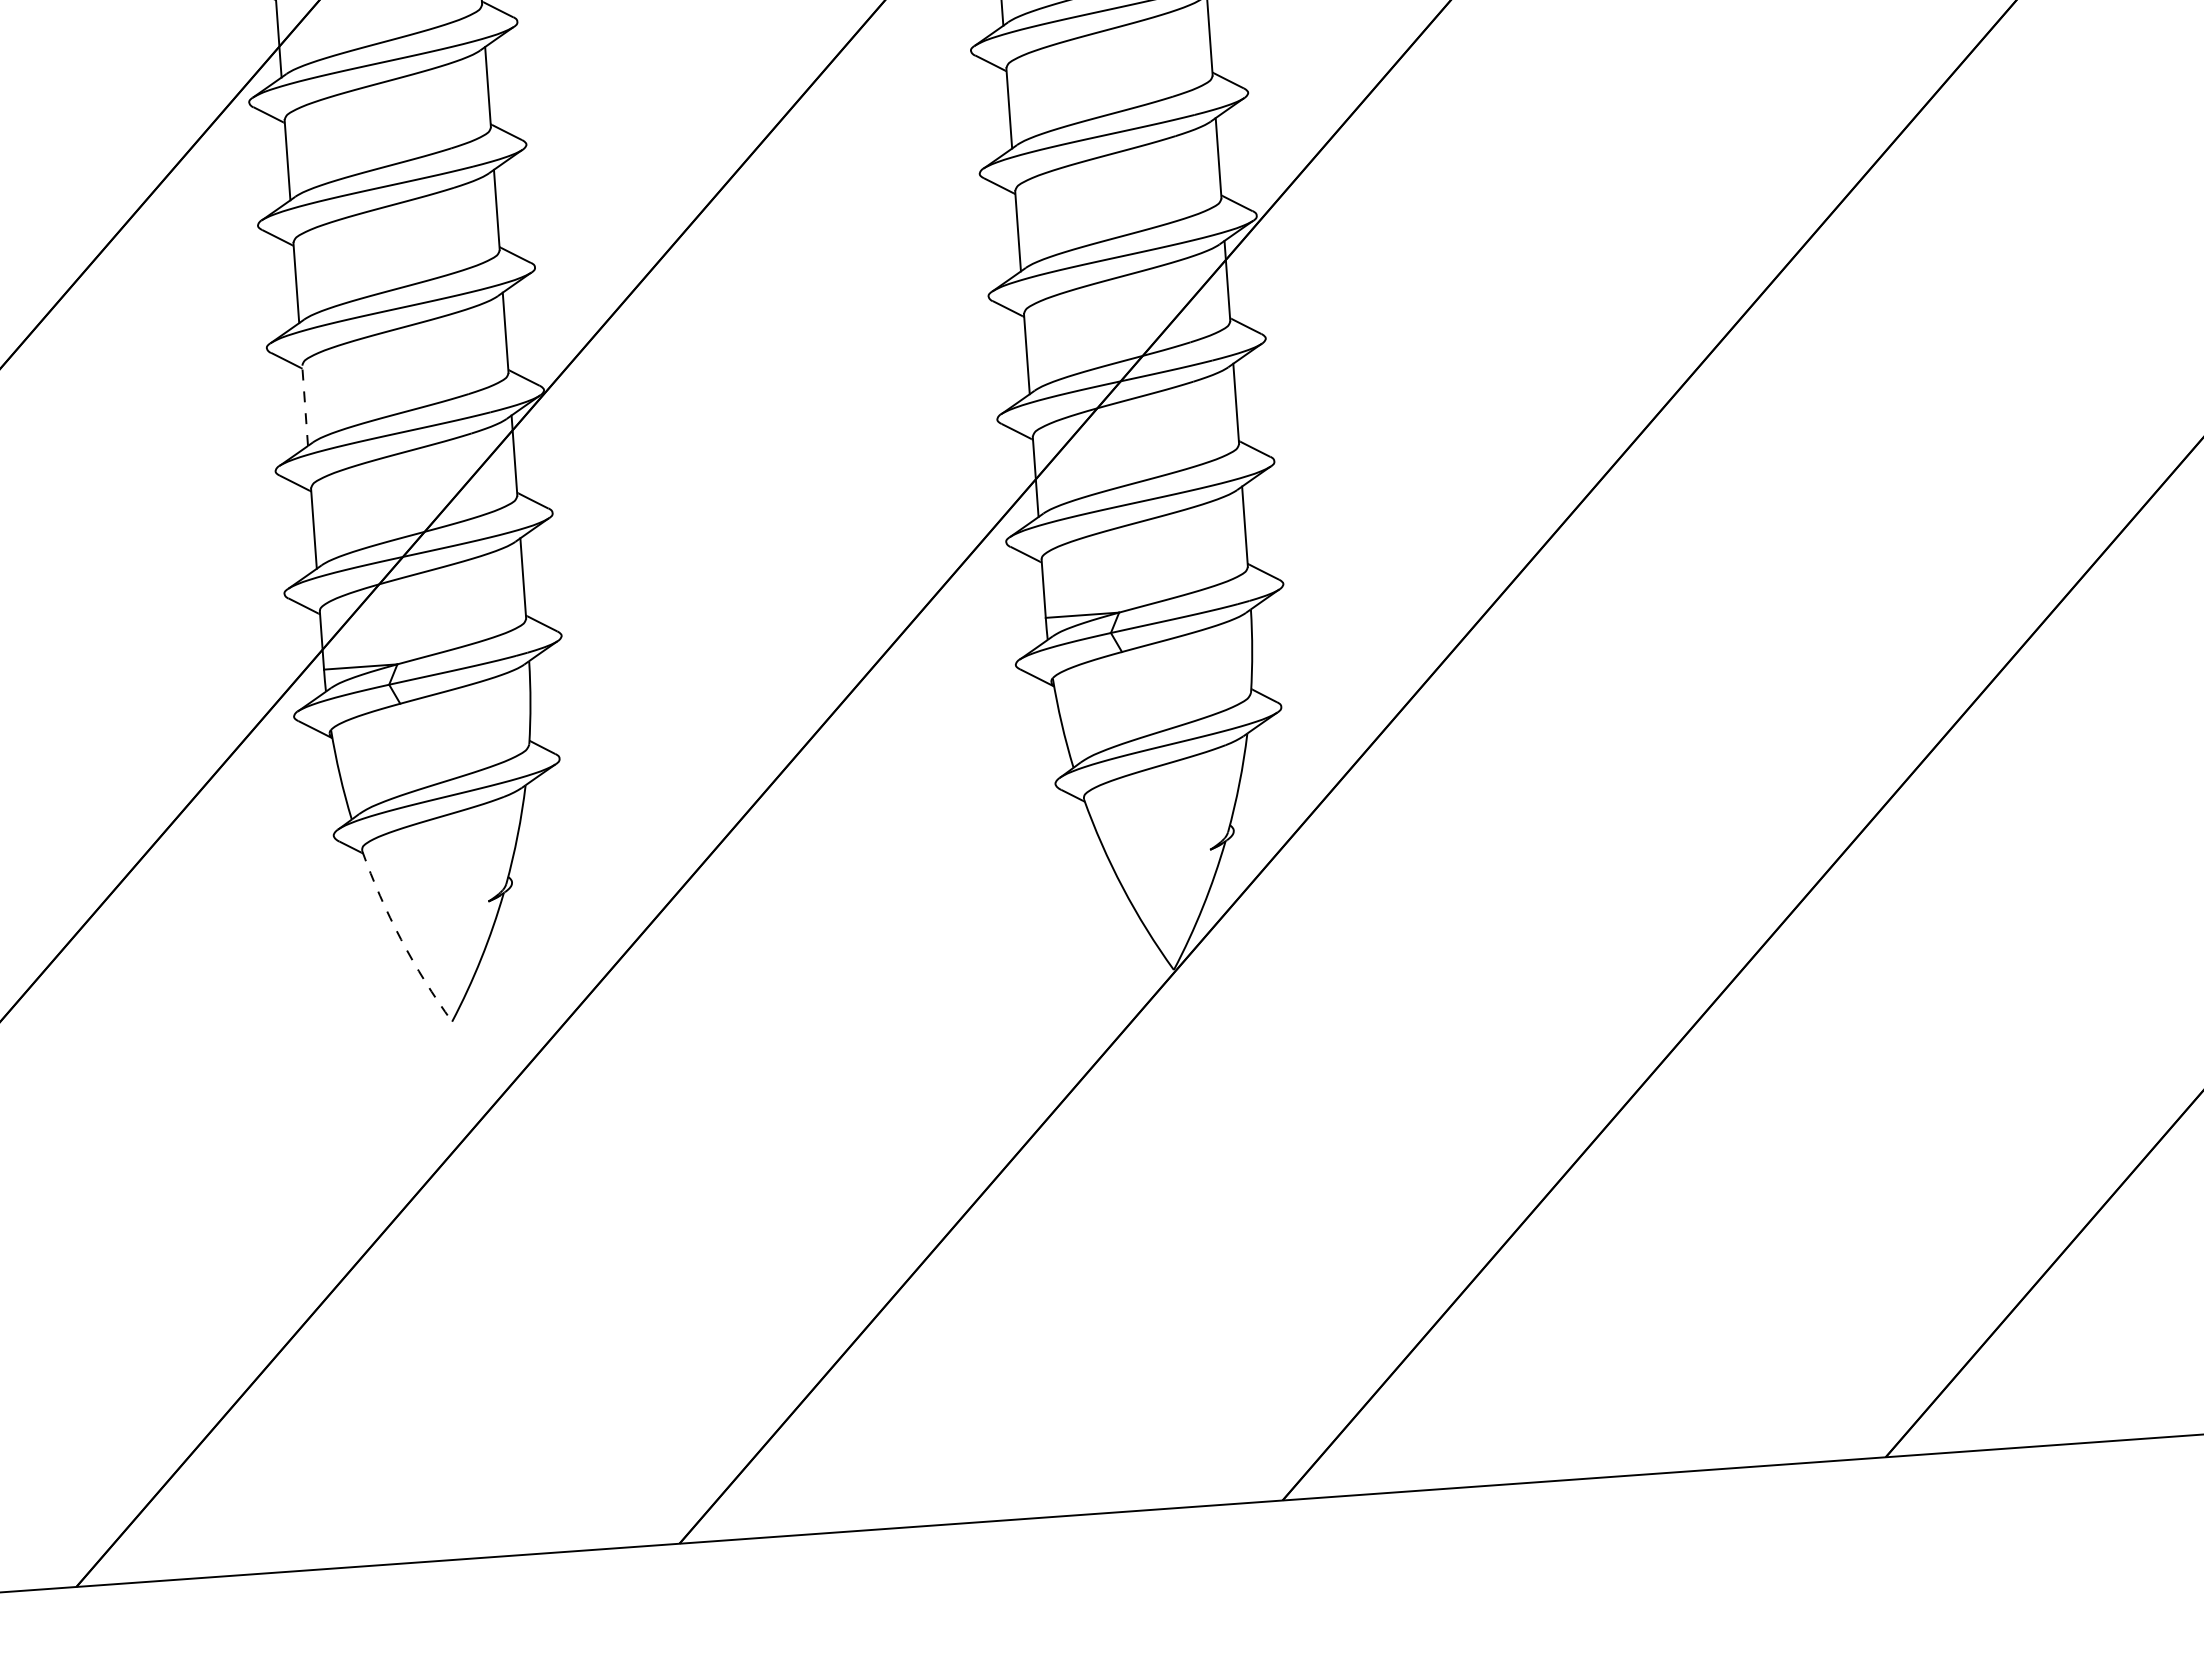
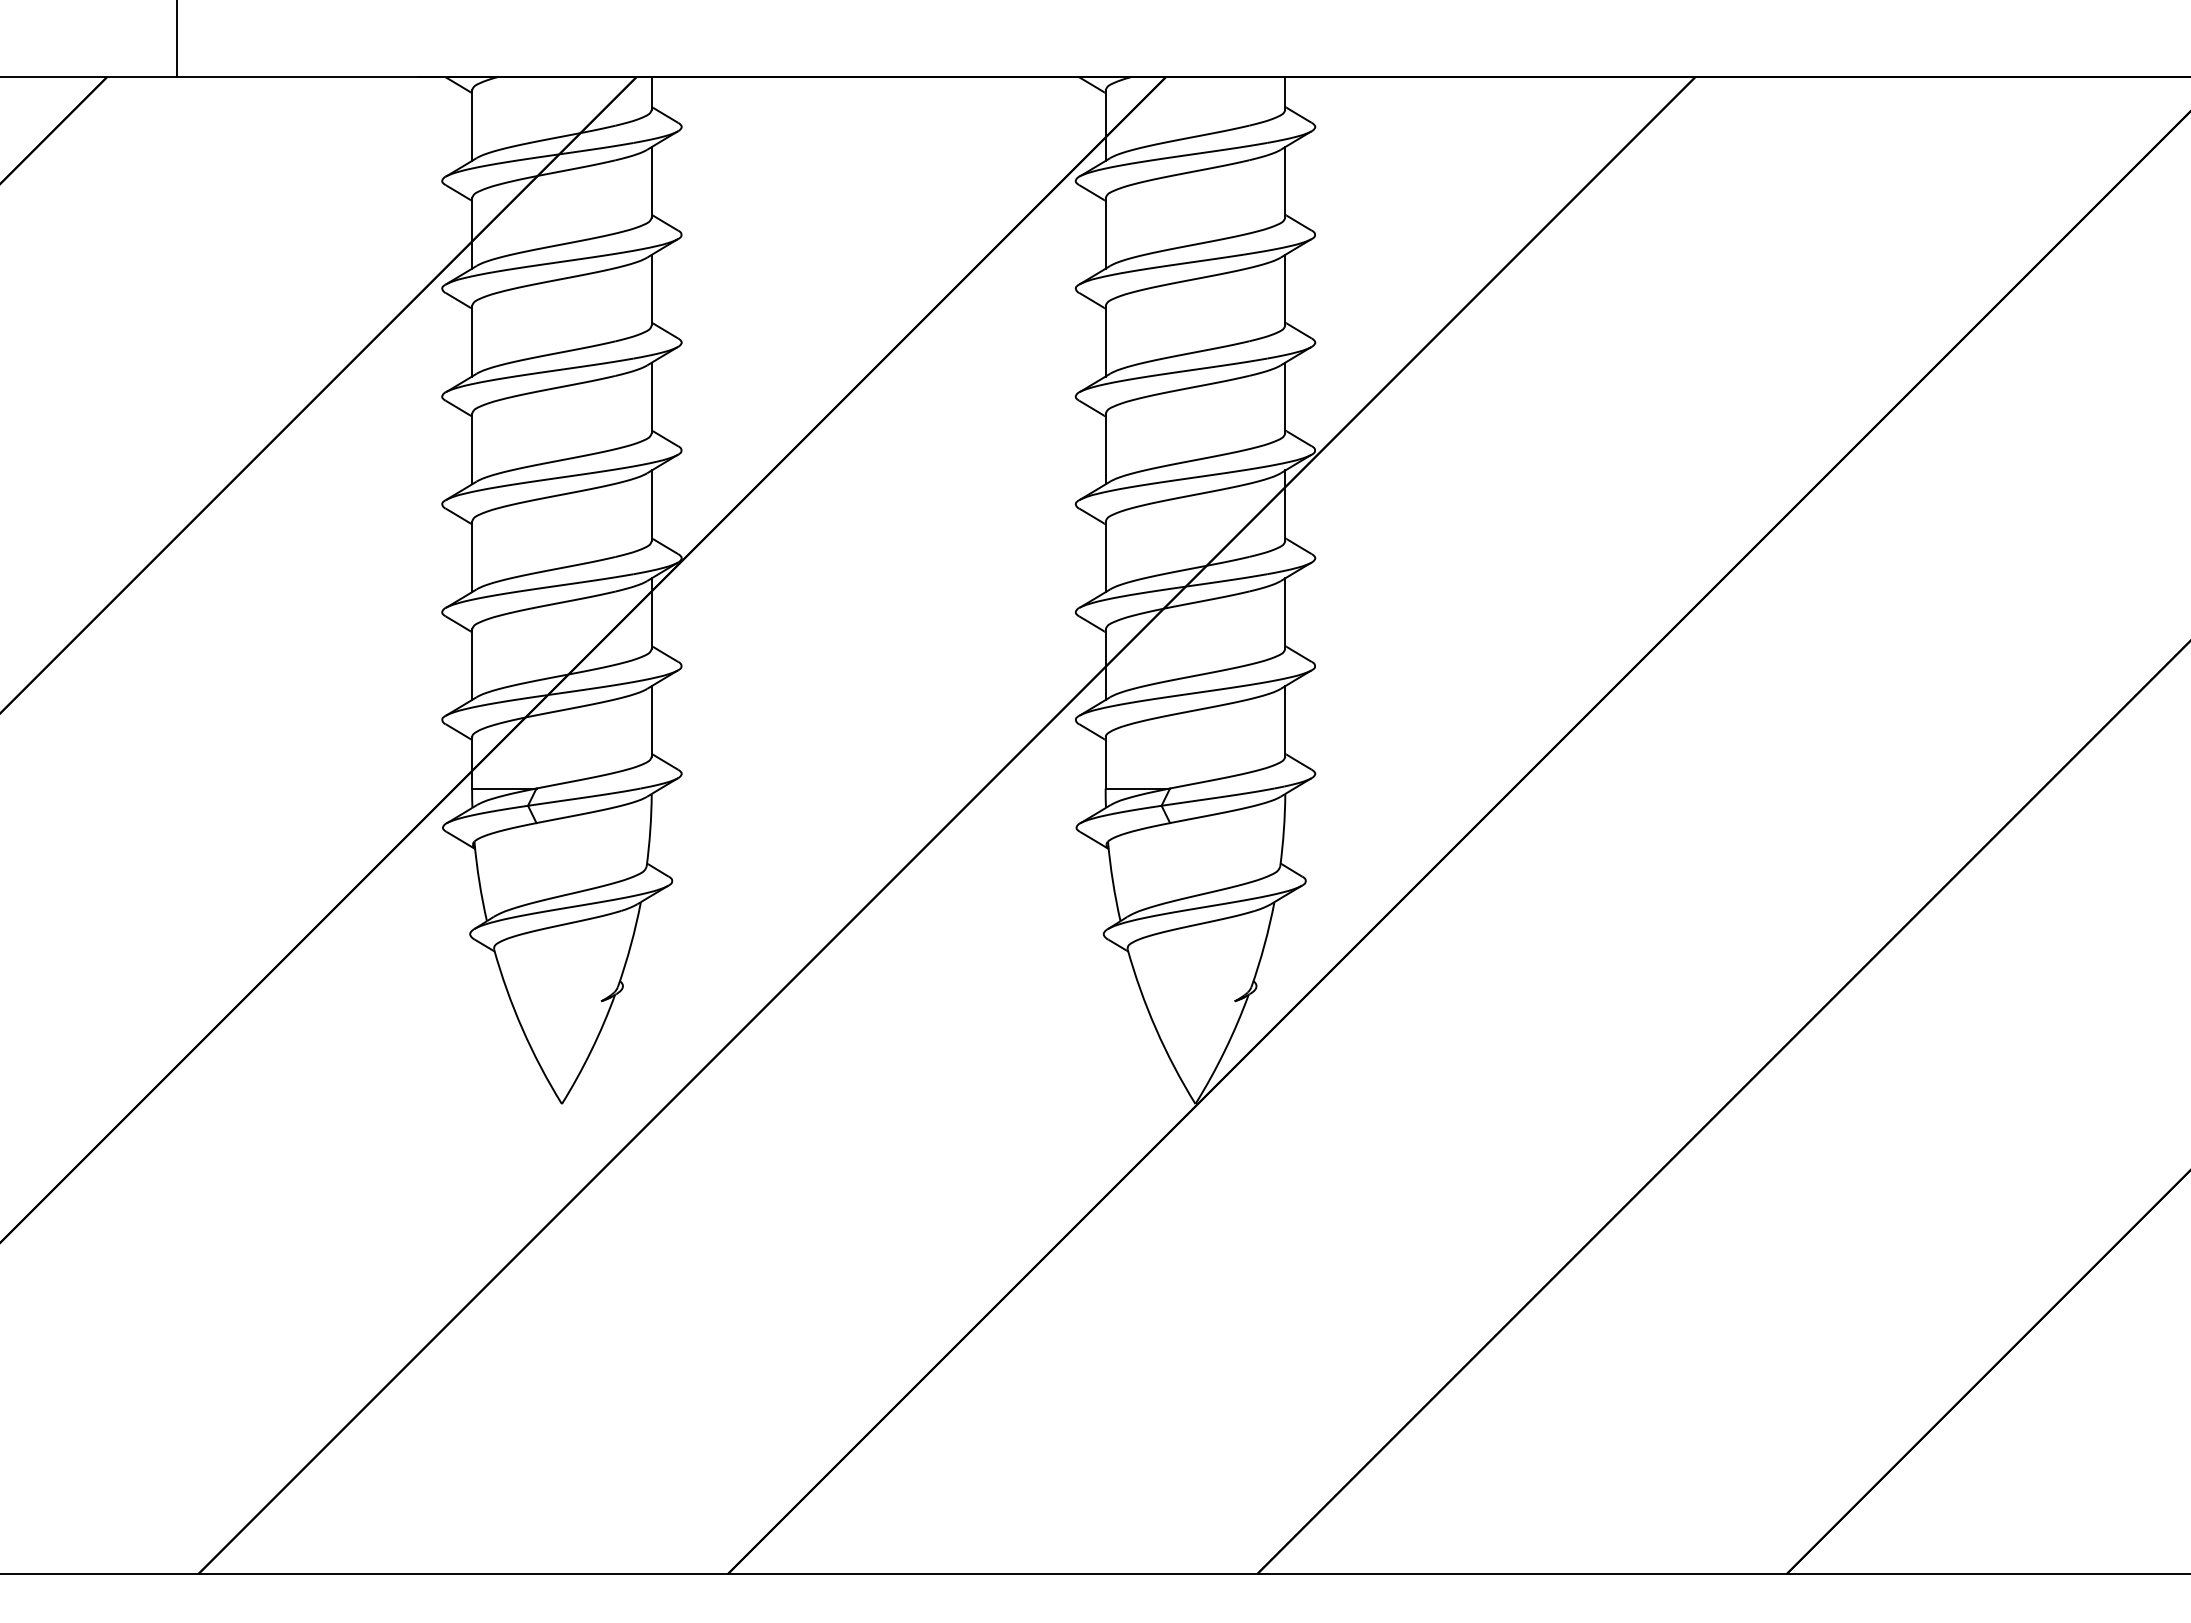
line: (305, 405) -> (472, 556), dashed -> solid
arc: (401, 940) -> (522, 1029), dashed -> solid

